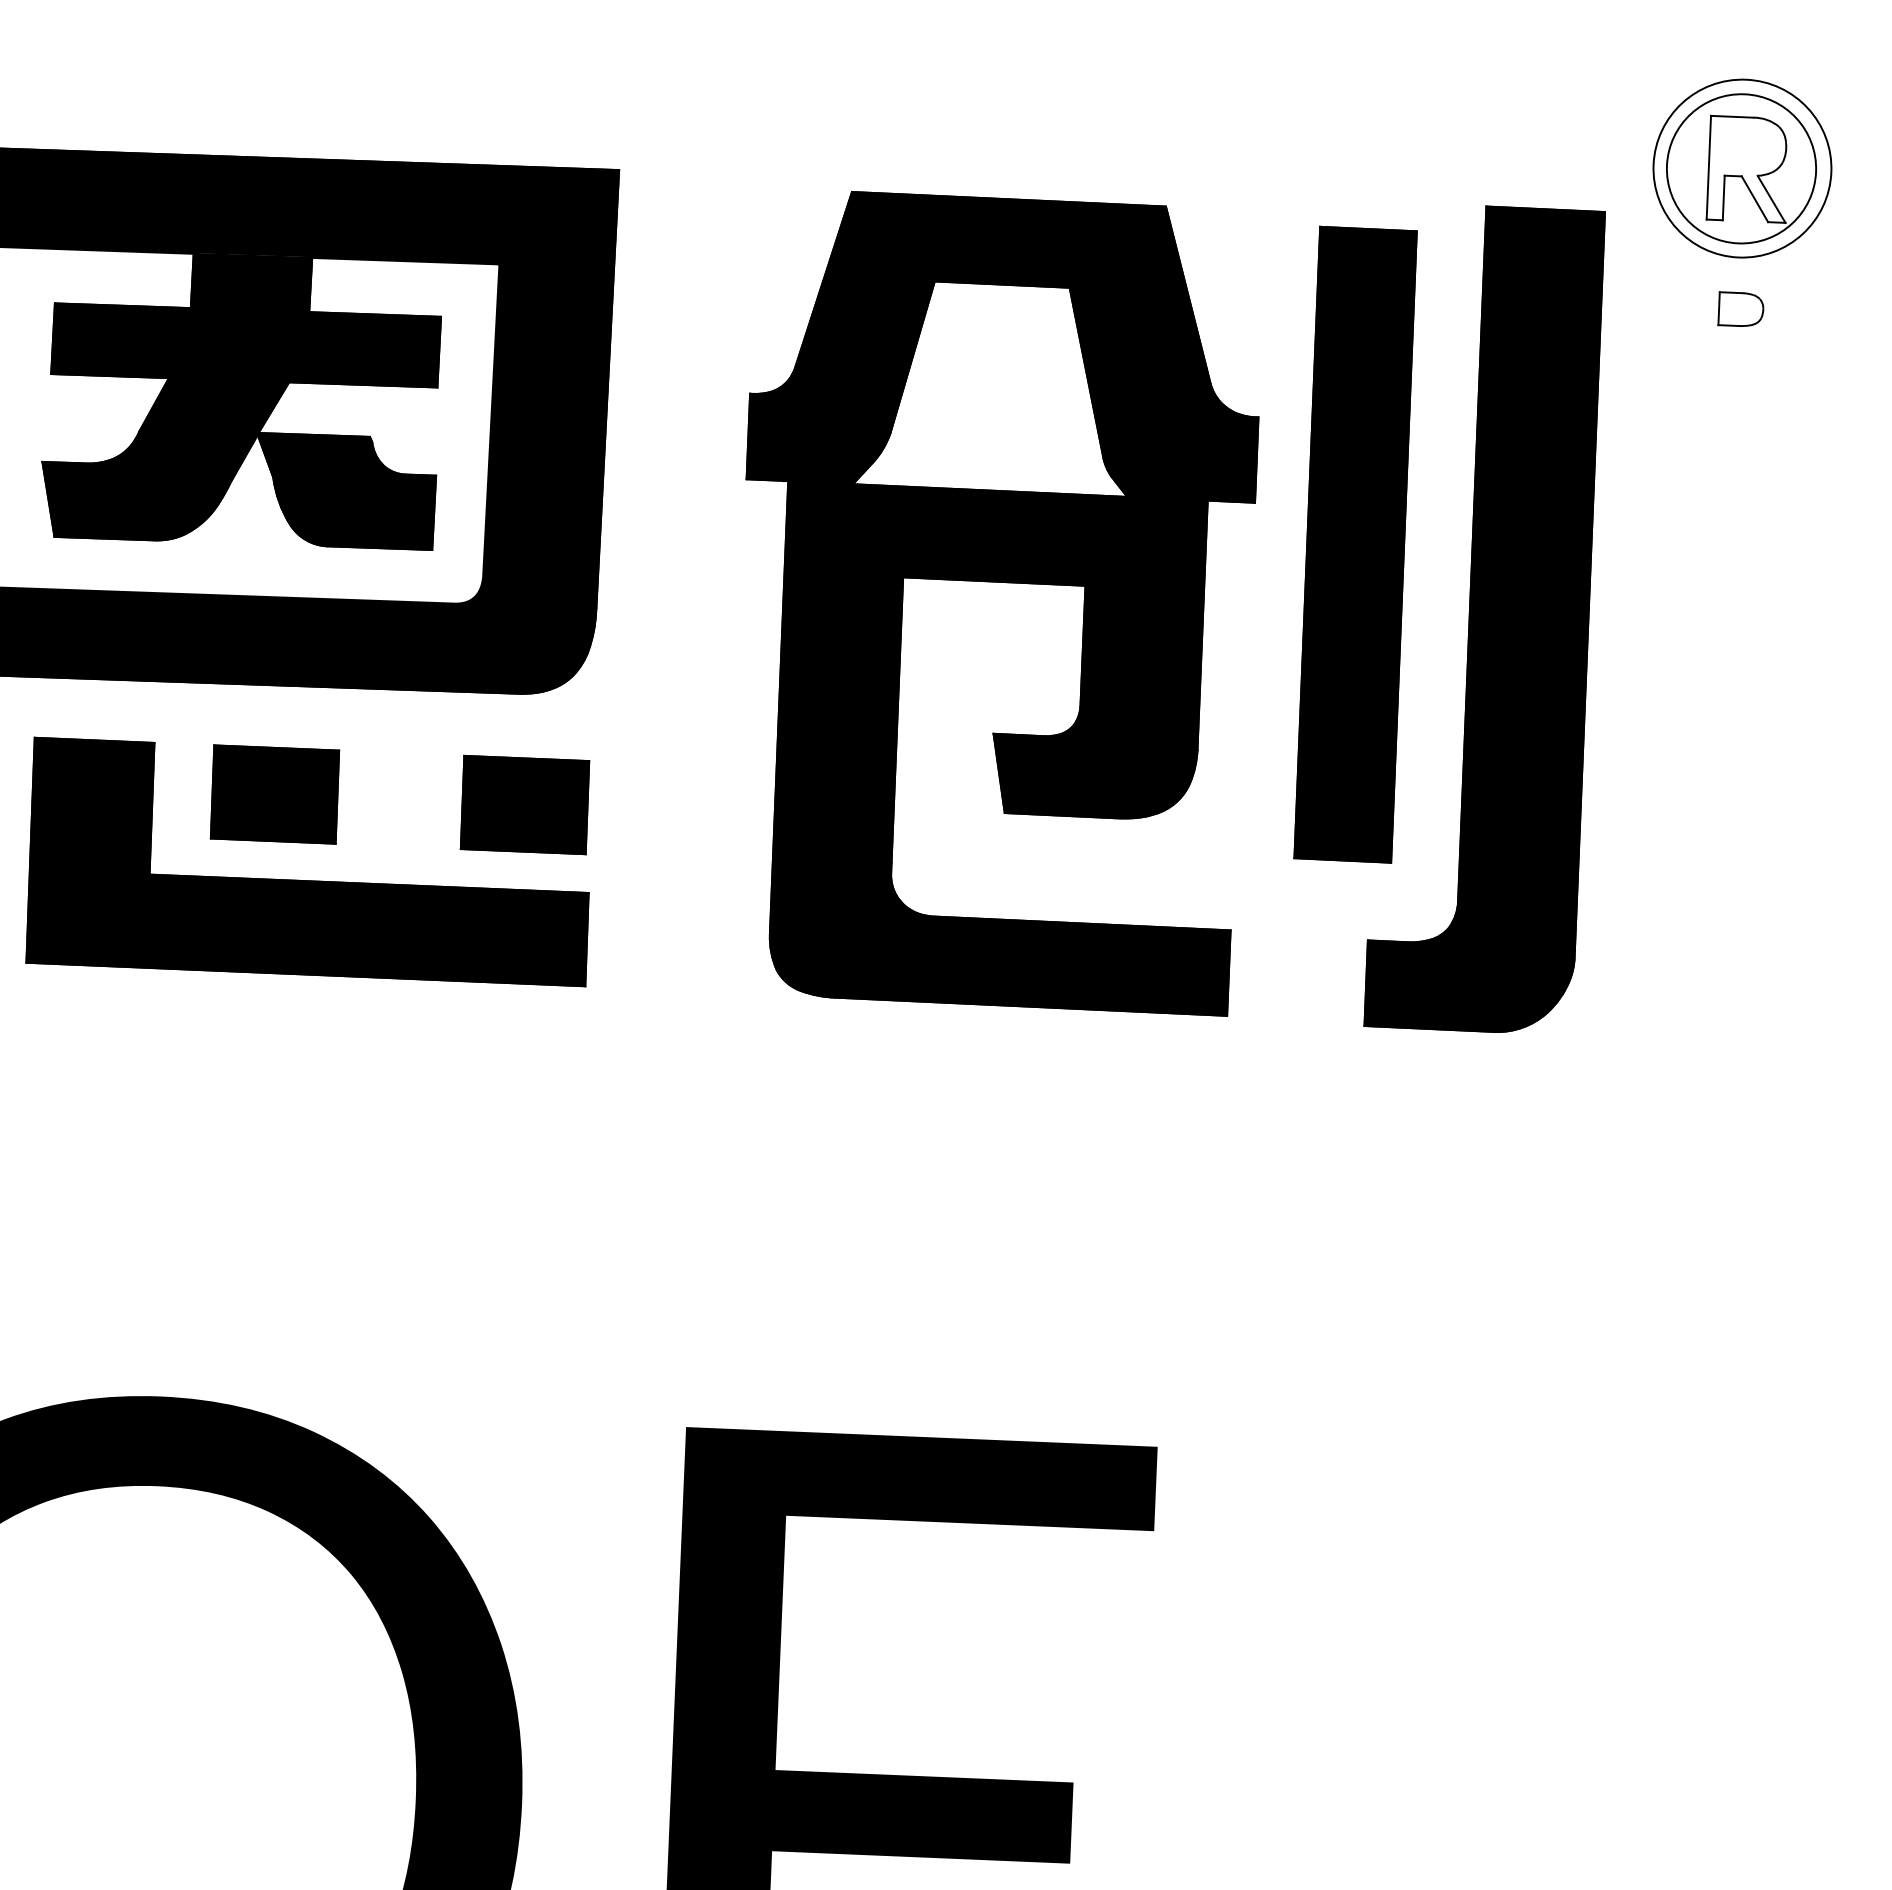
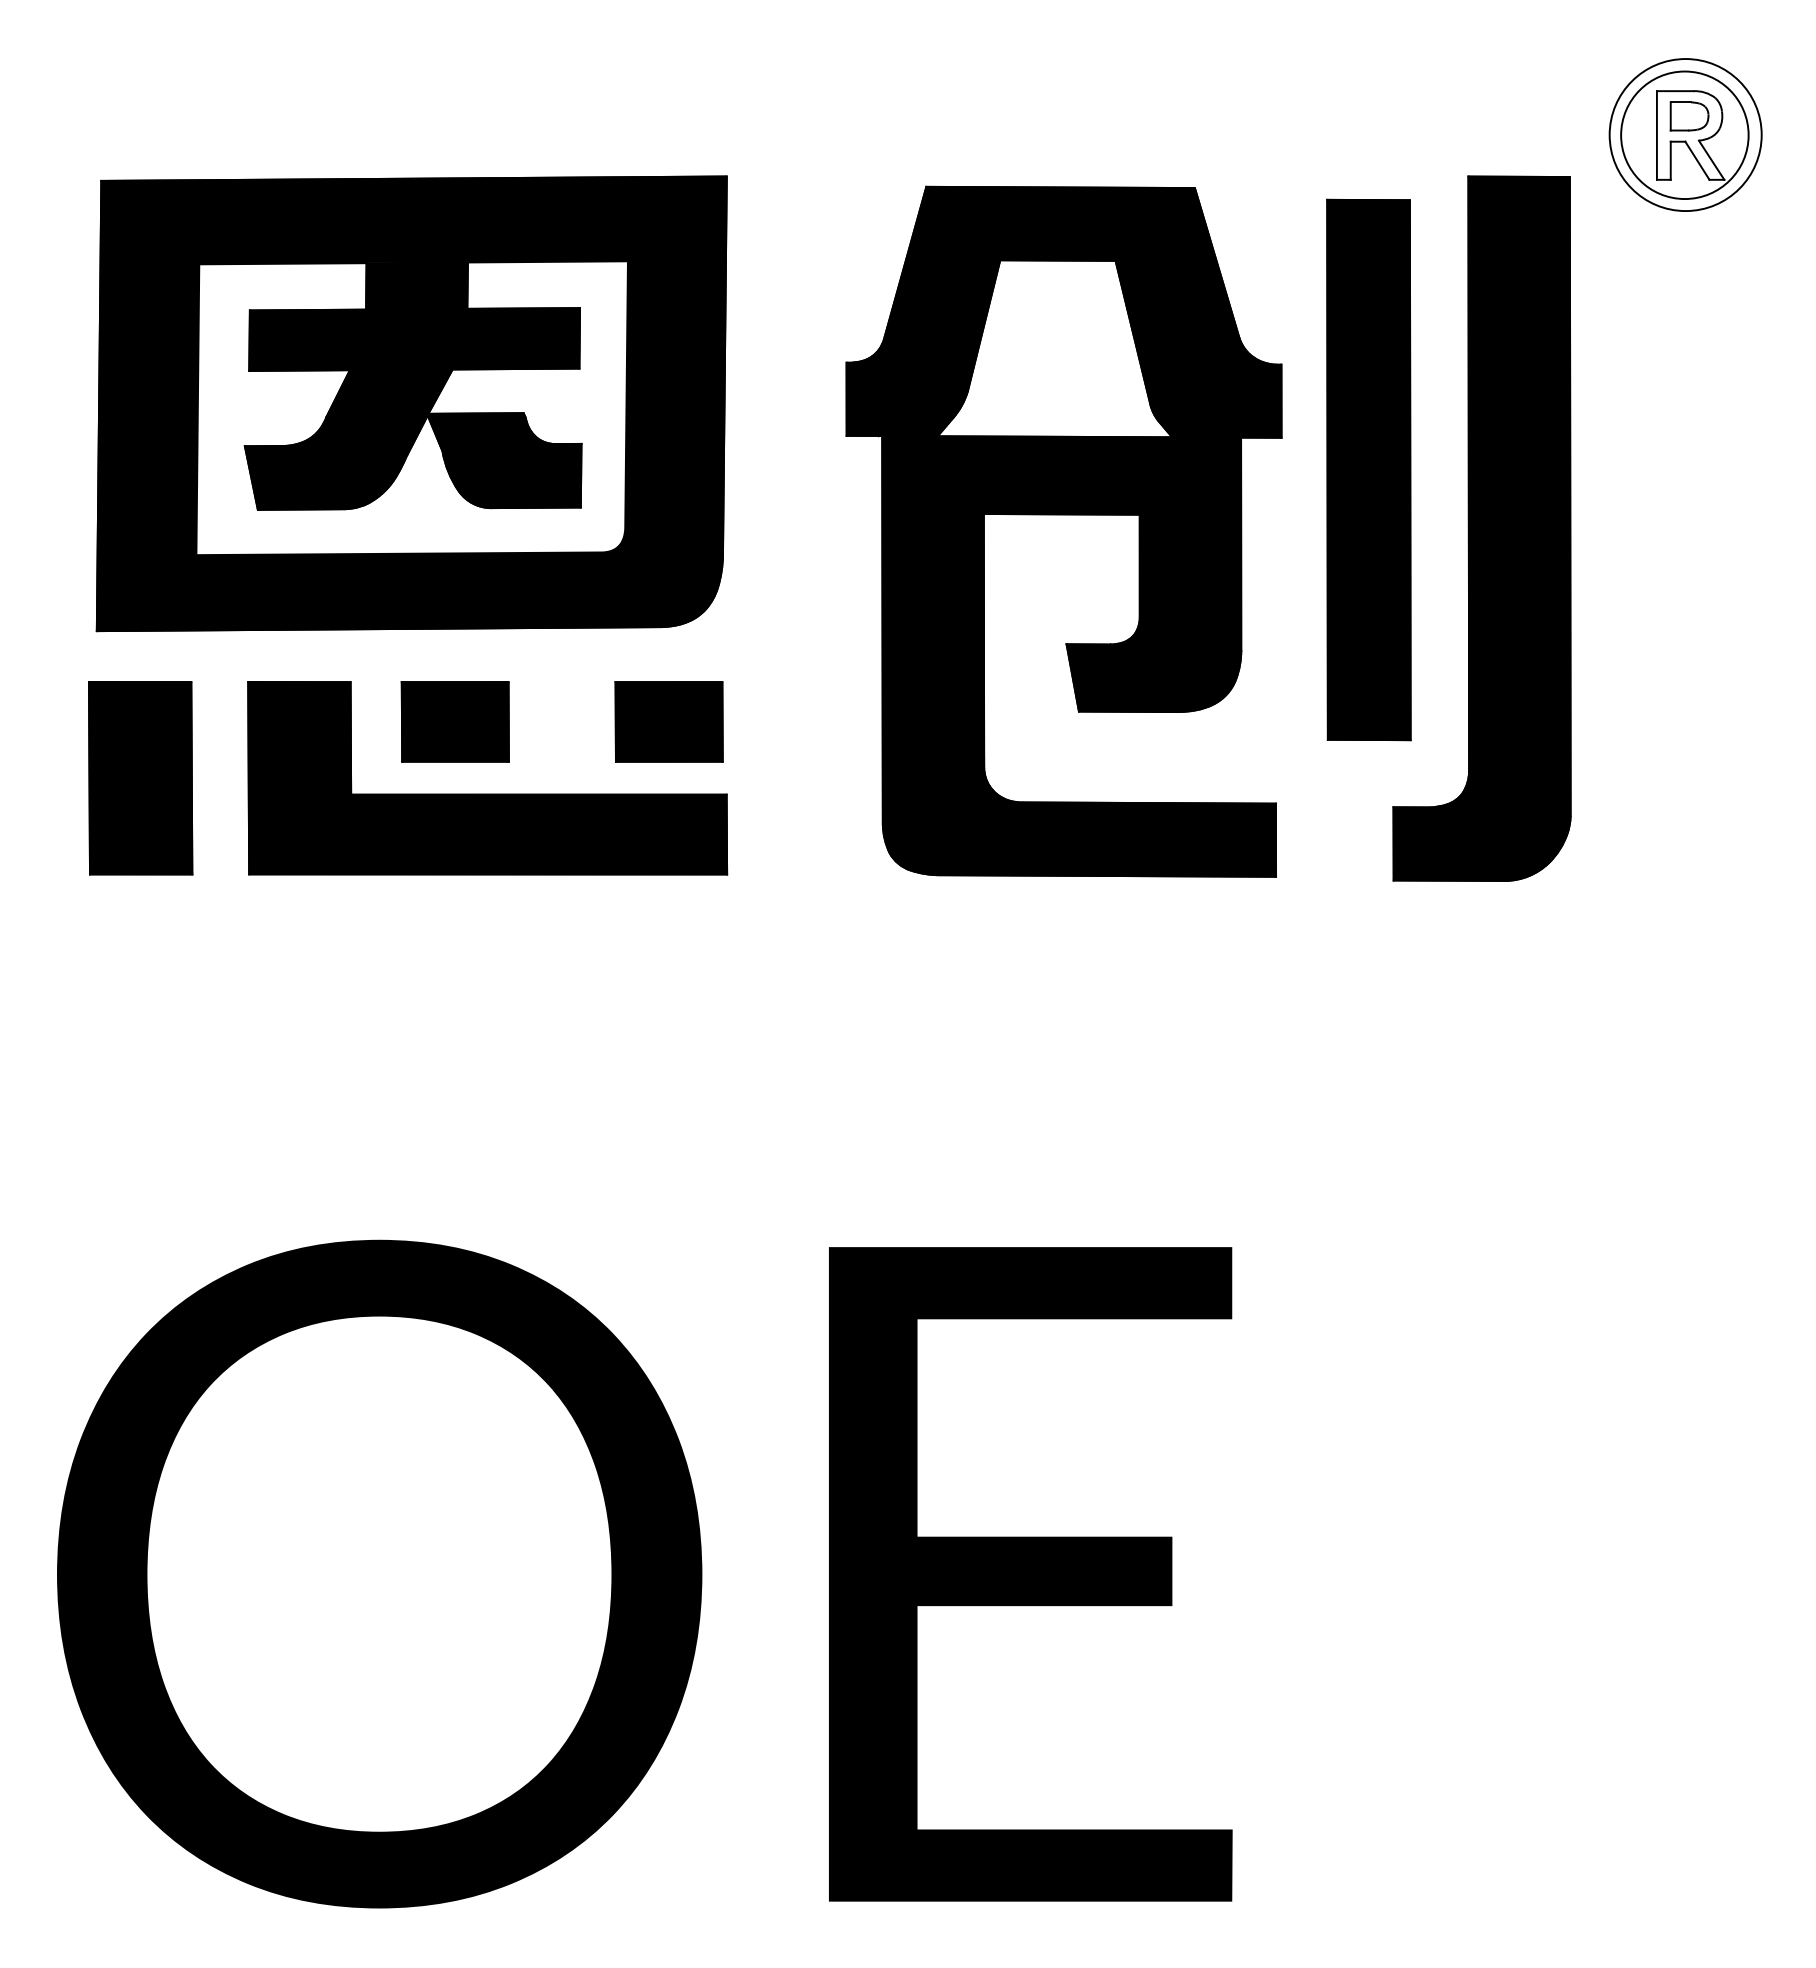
part: (1741, 309) -> (1689, 116), moved

